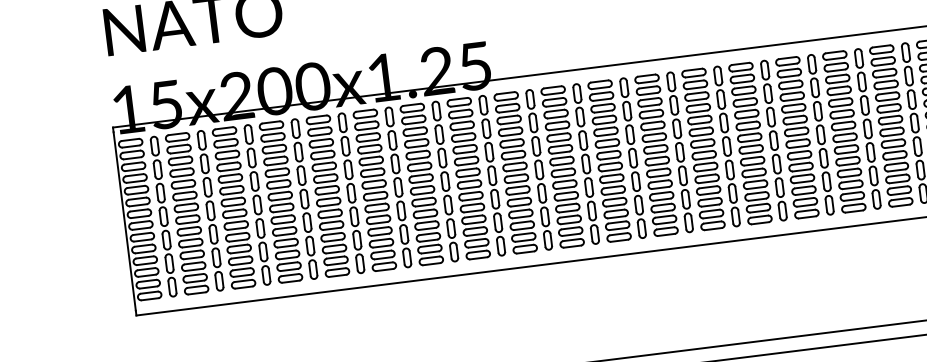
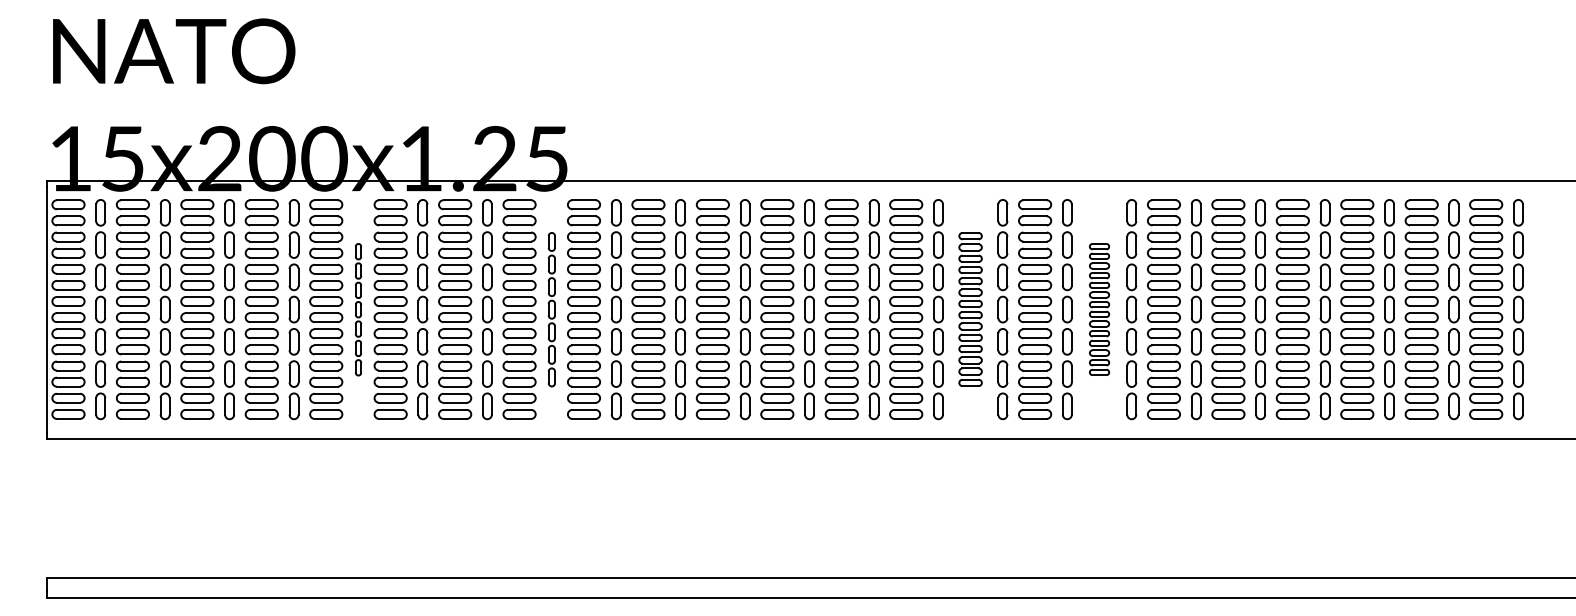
part: (891, 125) -> (1099, 309), size x0.6
part: (797, 137) -> (970, 309), size x0.7
part: (492, 175) -> (551, 309), size x0.7
part: (351, 193) -> (358, 309), size x0.6

